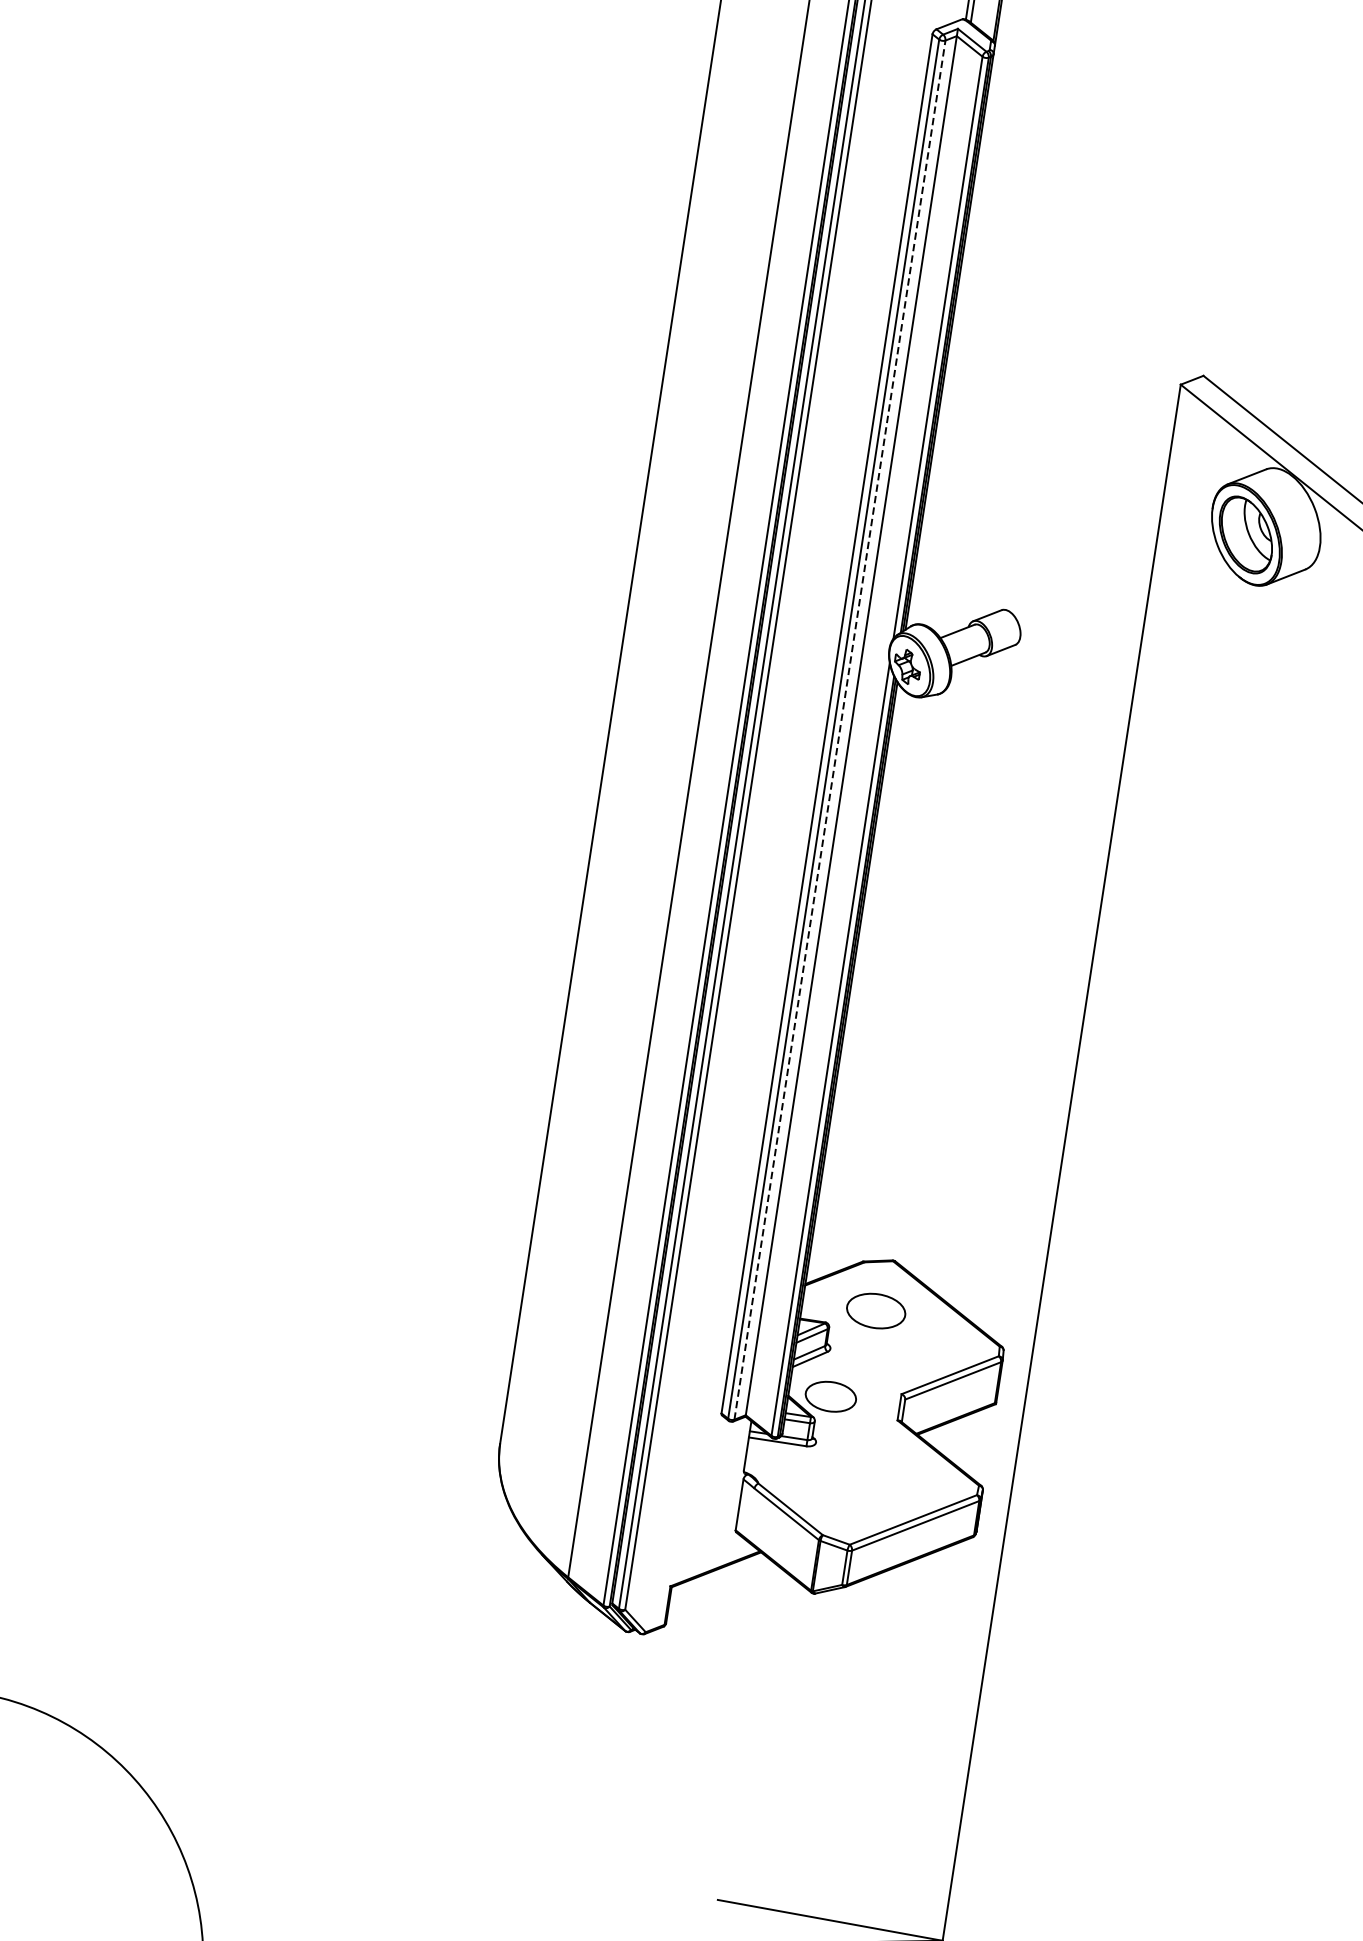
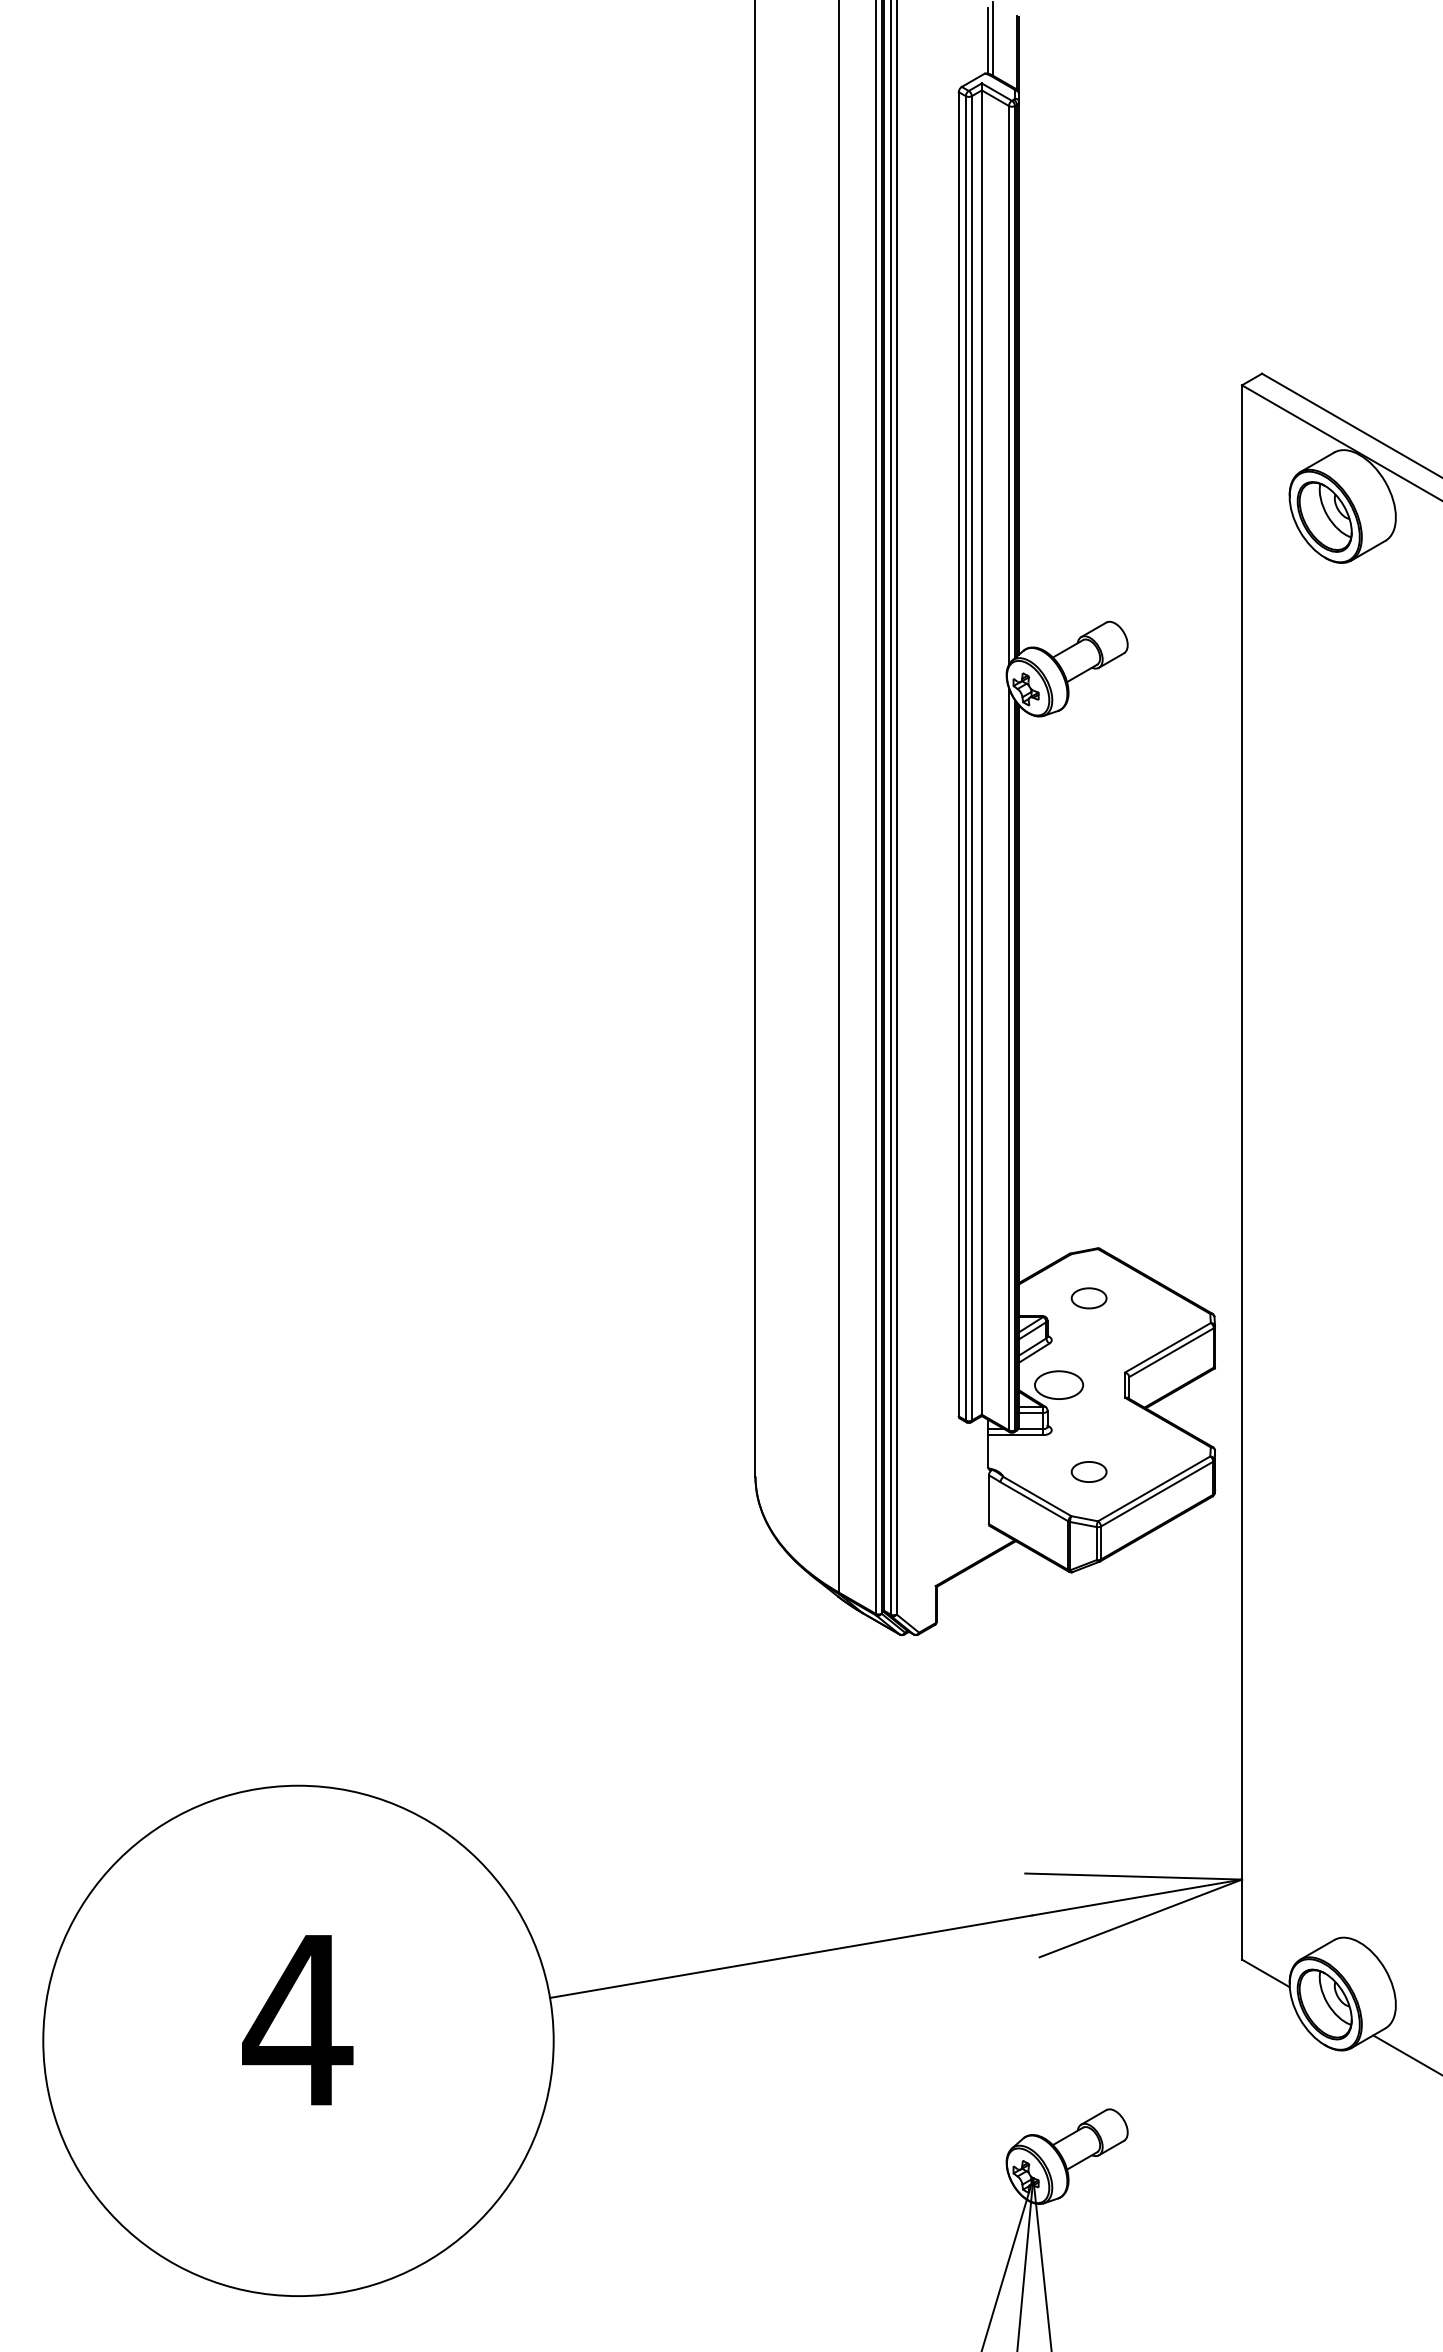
line: (839, 729) -> (971, 757), dashed -> solid
part: (875, 1311) -> (1088, 1298), size x0.62
part: (847, 1491) -> (1088, 1471), added

